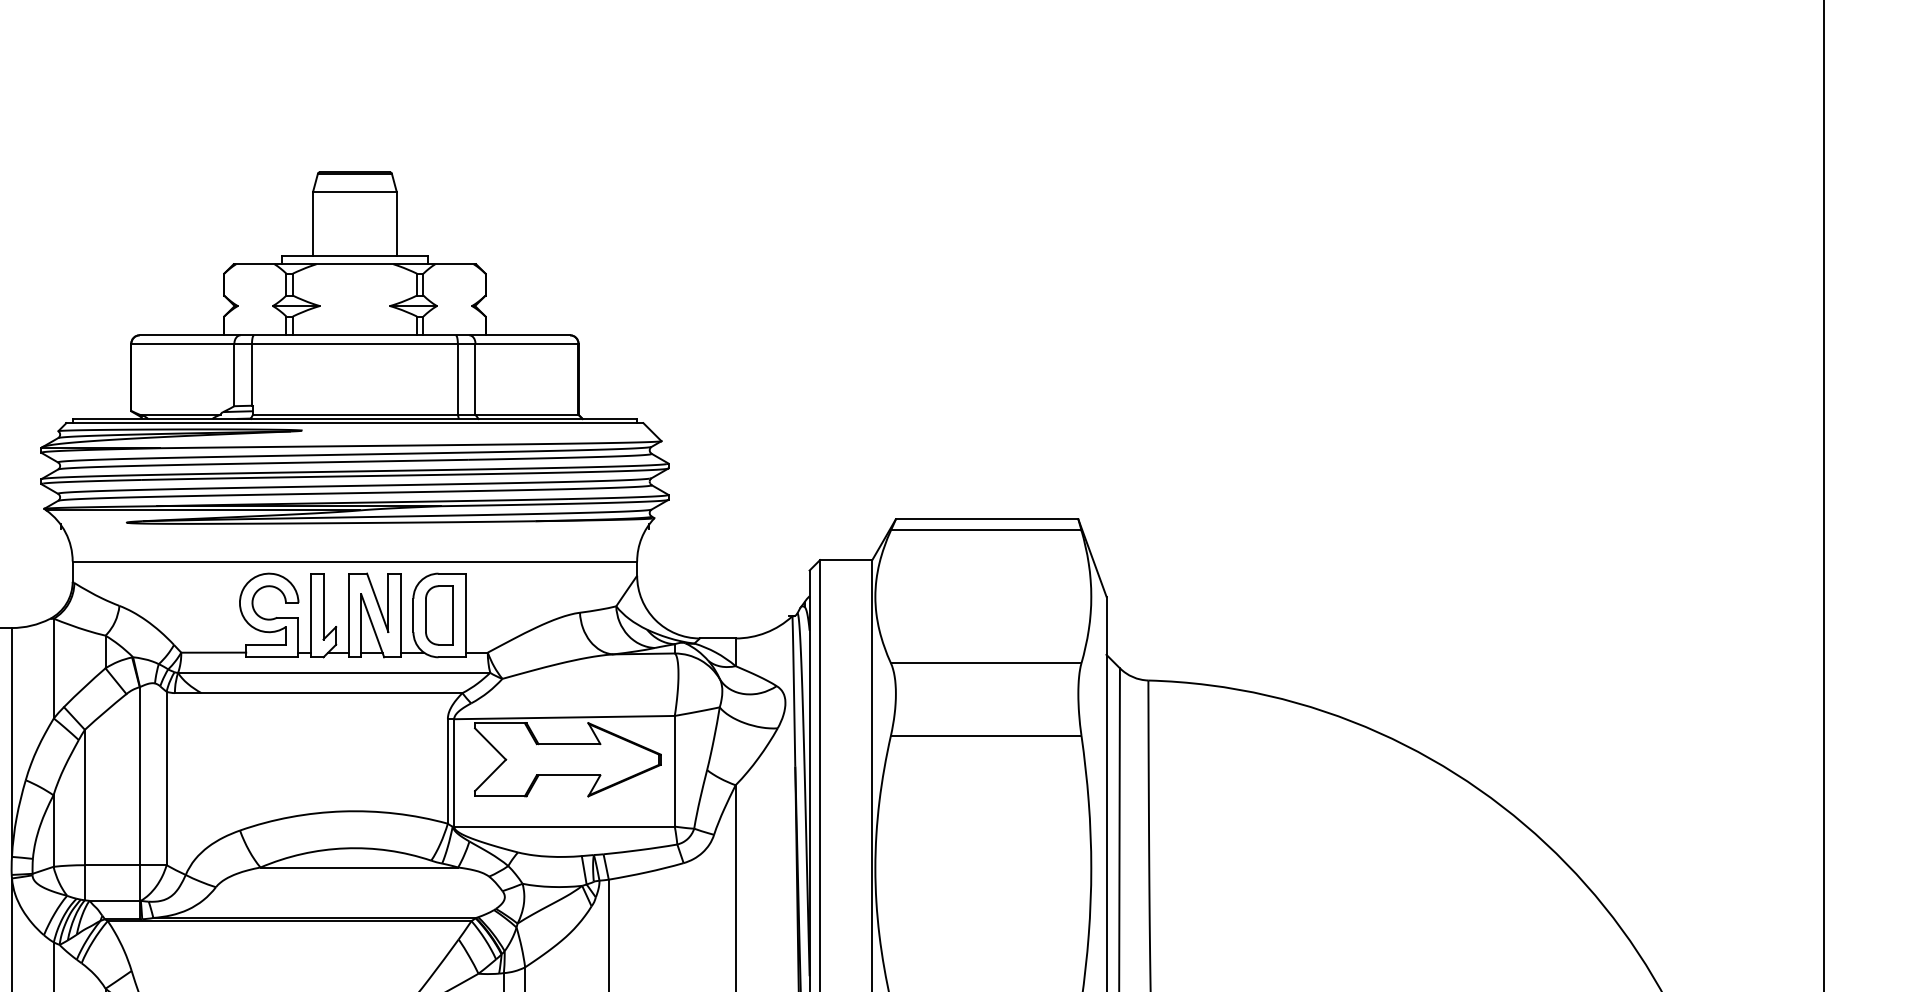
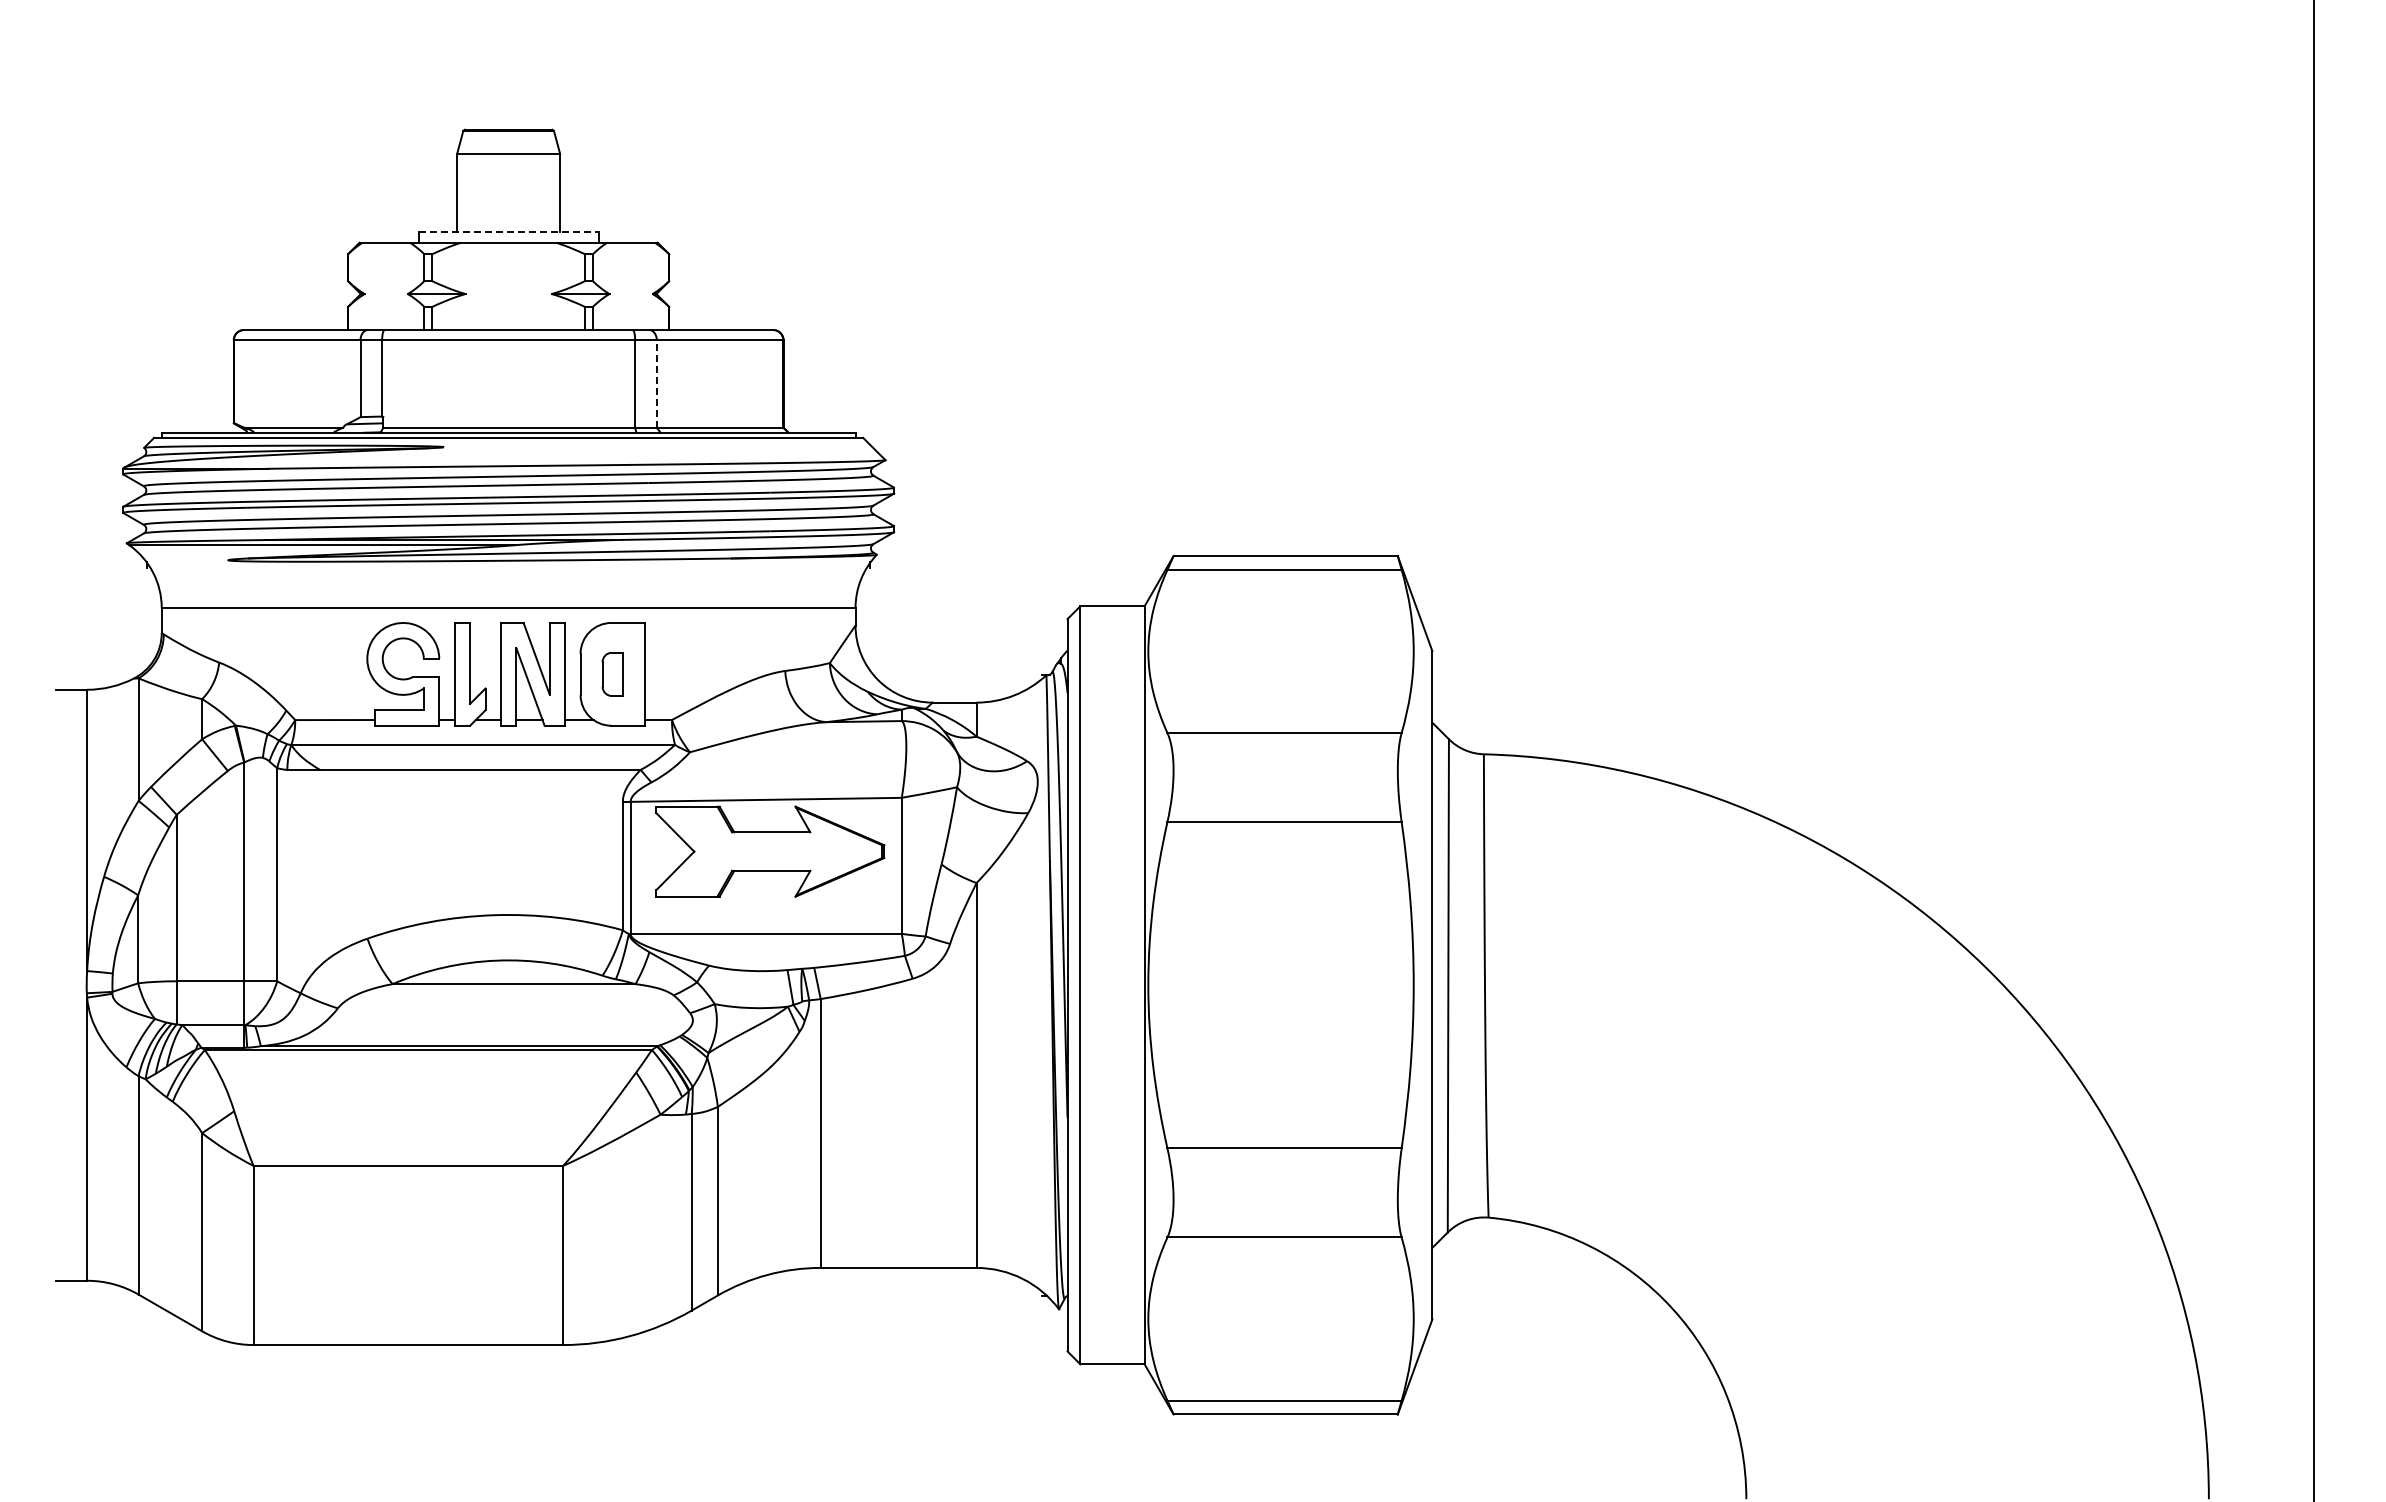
line: (354, 255) -> (508, 232), solid -> dashed
line: (475, 378) -> (656, 383), solid -> dashed
part: (439, 615) -> (612, 674), size x0.6

